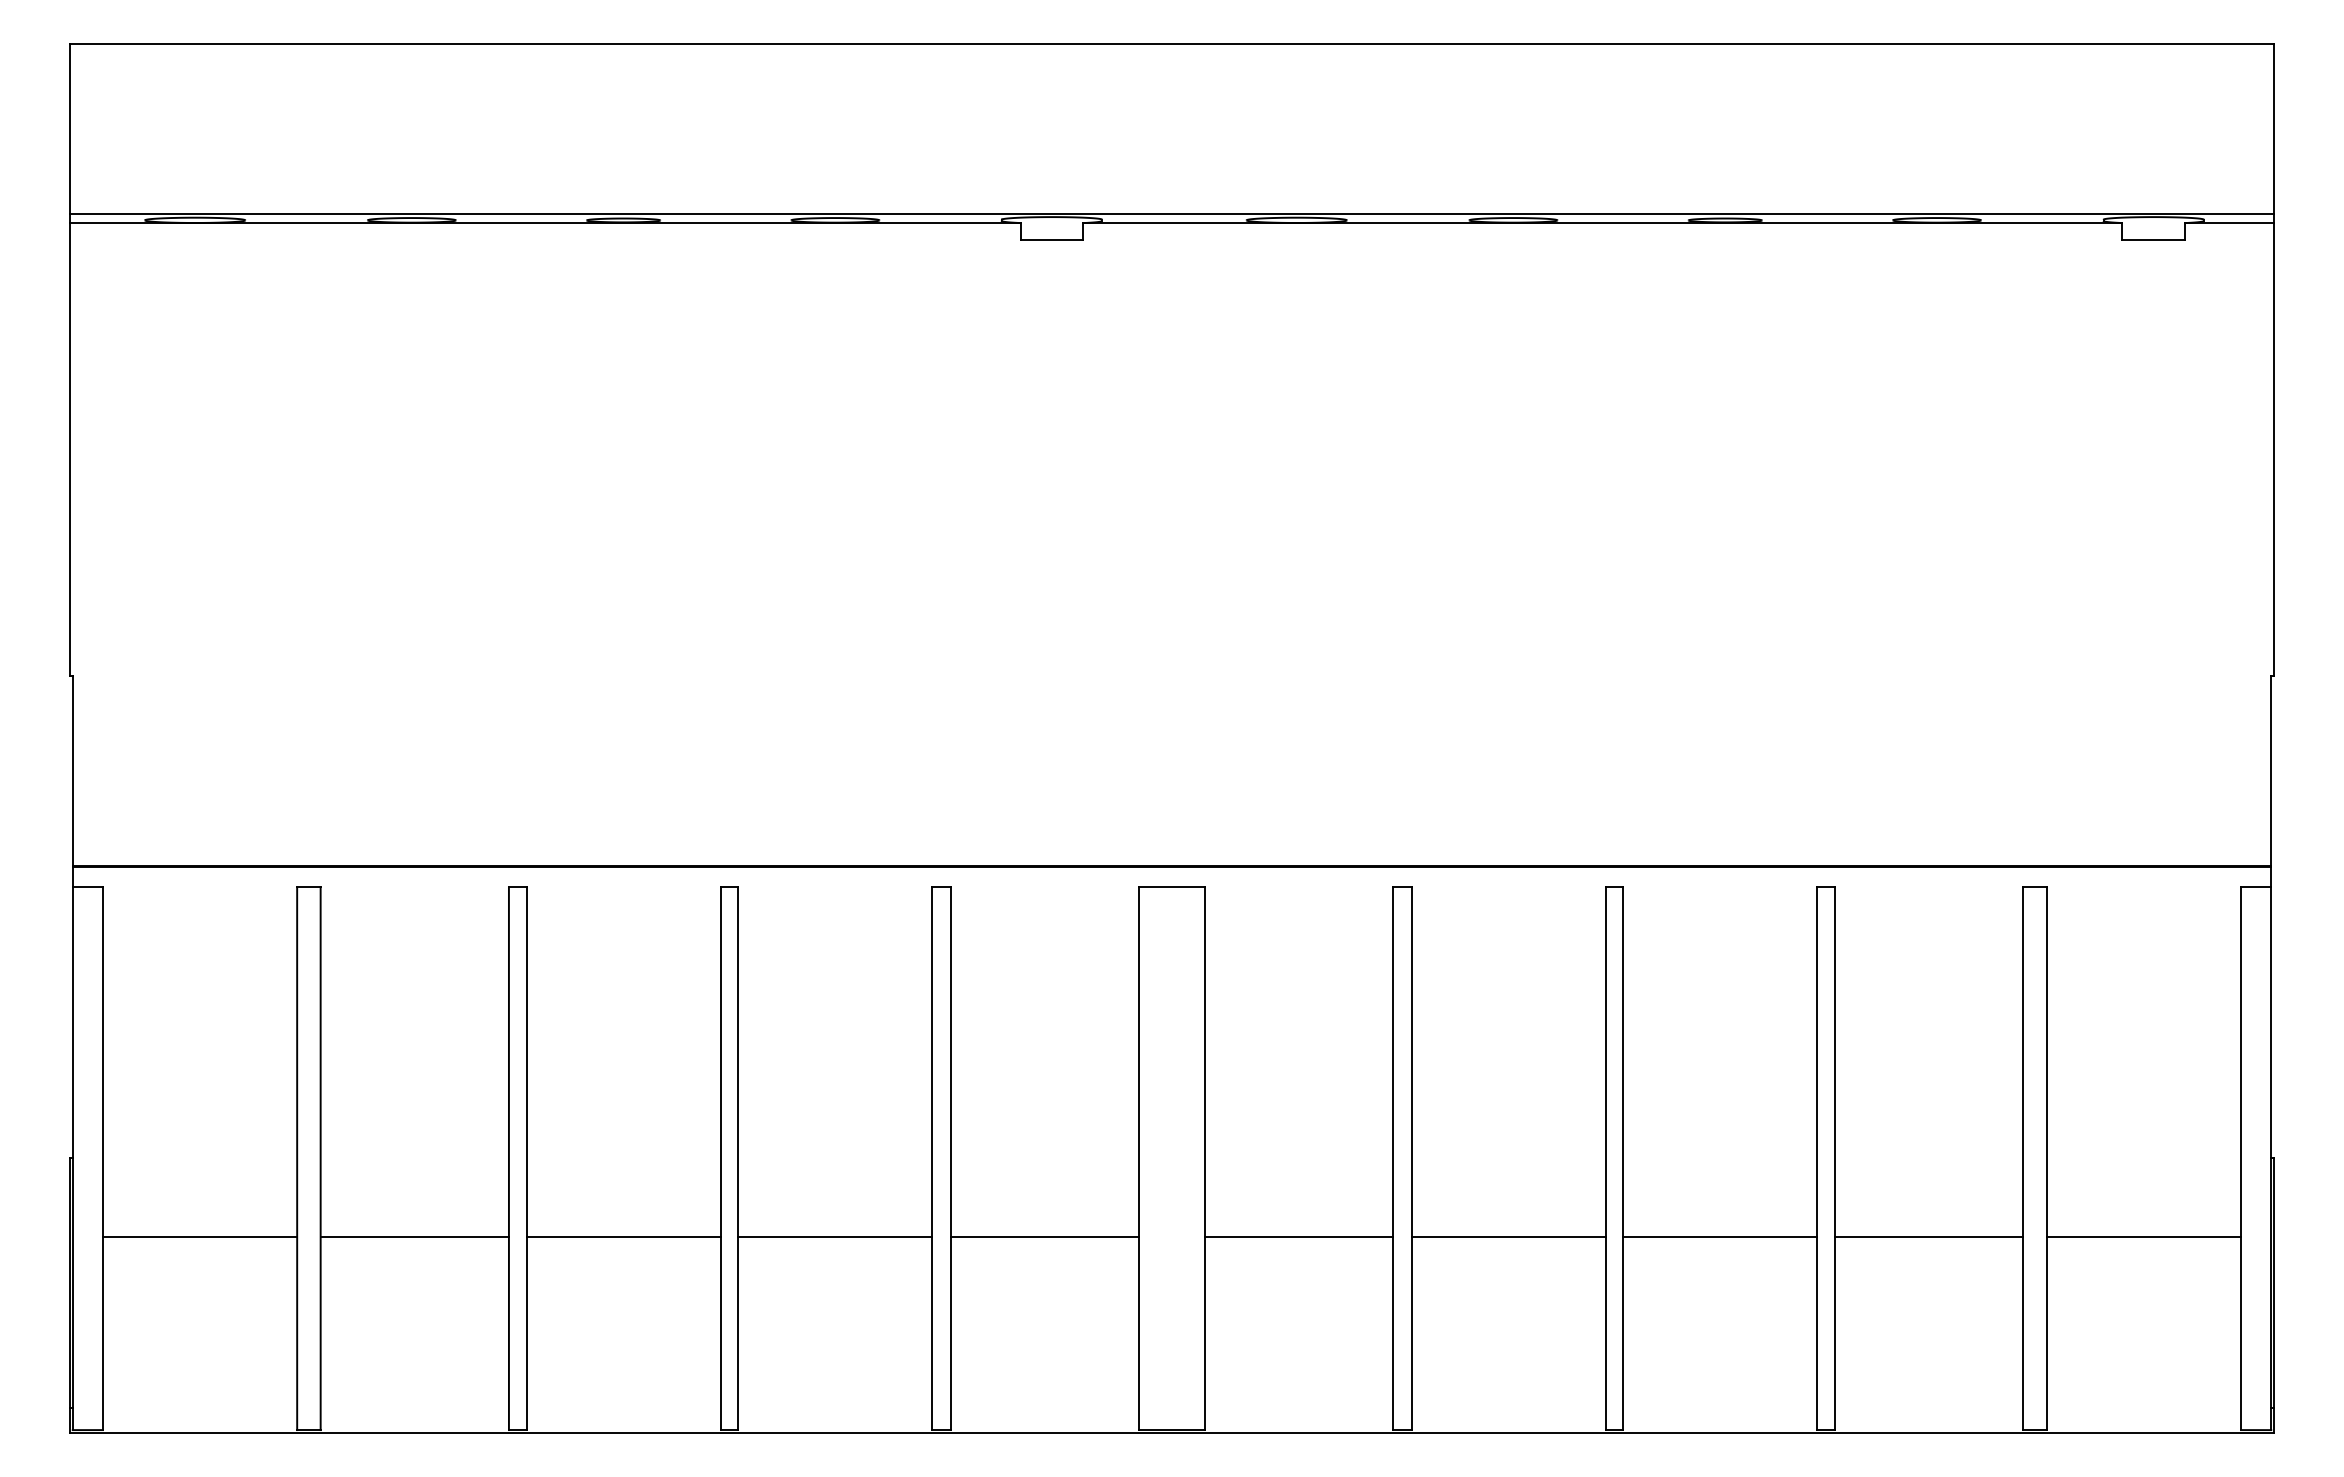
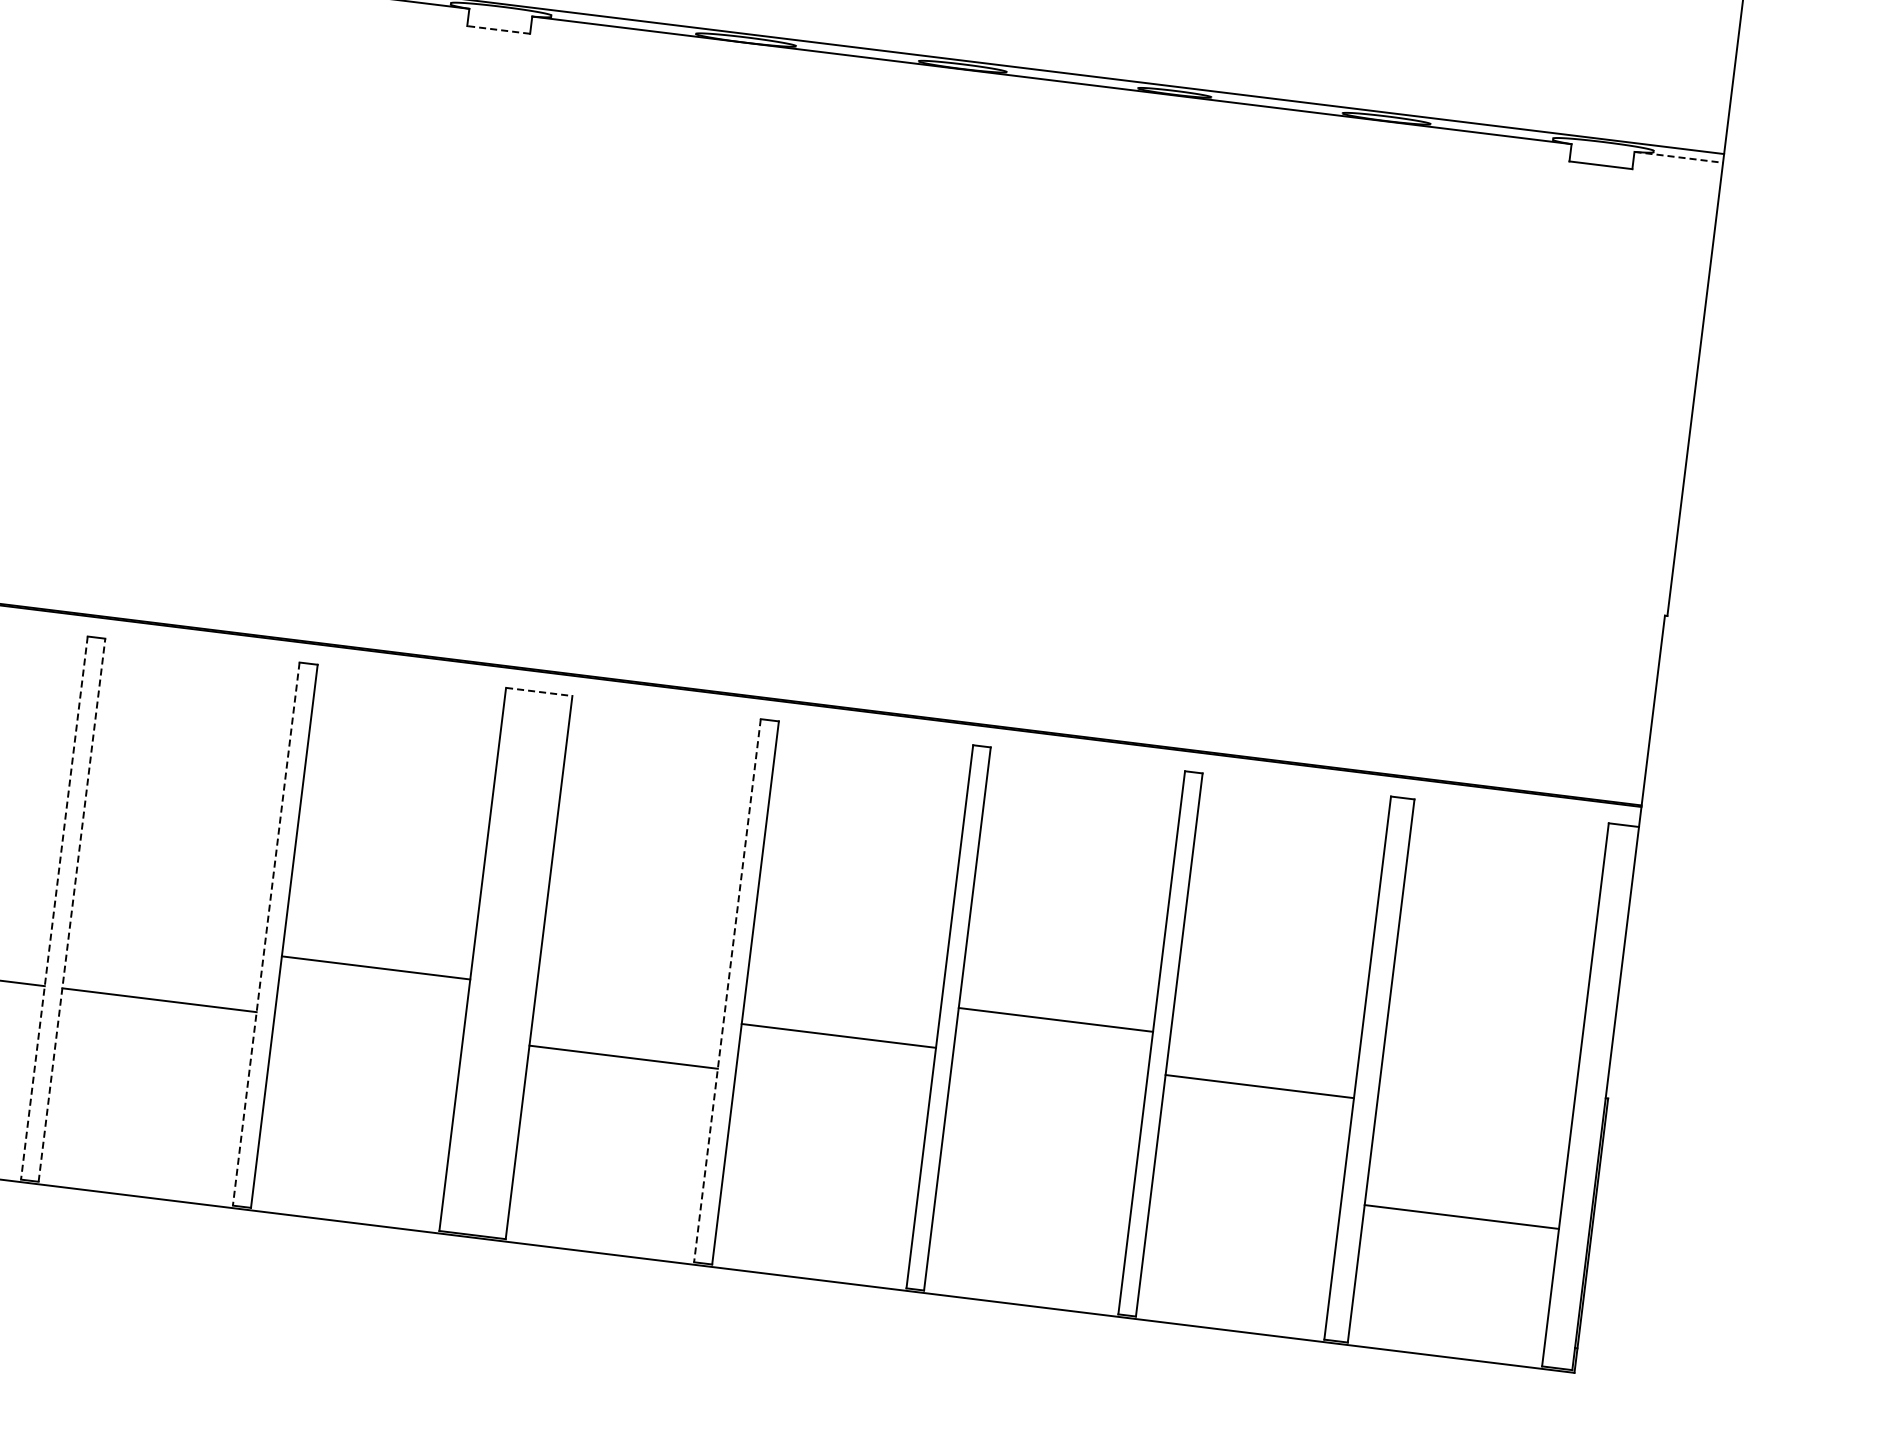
line: (2229, 223) -> (1678, 157), solid -> dashed
line: (1051, 240) -> (498, 30), solid -> dashed
line: (1172, 887) -> (539, 692), solid -> dashed
line: (738, 1158) -> (72, 910), solid -> dashed
line: (720, 1159) -> (54, 908), solid -> dashed
line: (932, 1159) -> (266, 934), solid -> dashed
line: (1393, 1159) -> (727, 991), solid -> dashed
line: (1044, 1236) -> (375, 967), moved
line: (1508, 1236) -> (838, 1035), moved
line: (1720, 1236) -> (1056, 1019), moved
line: (1929, 1236) -> (1260, 1086), moved
line: (2143, 1236) -> (1461, 1216), moved

